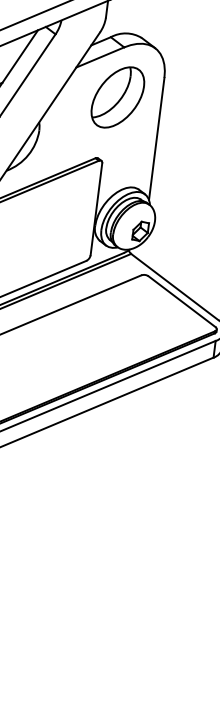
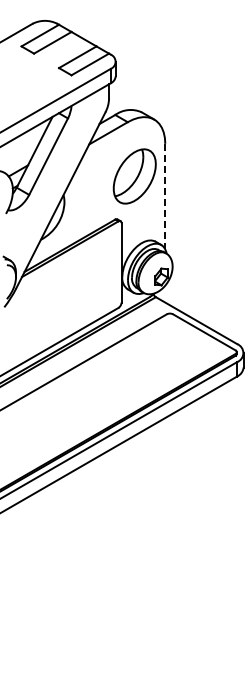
part: (117, 97) -> (134, 176), moved
line: (157, 138) -> (165, 196), solid -> dashed

